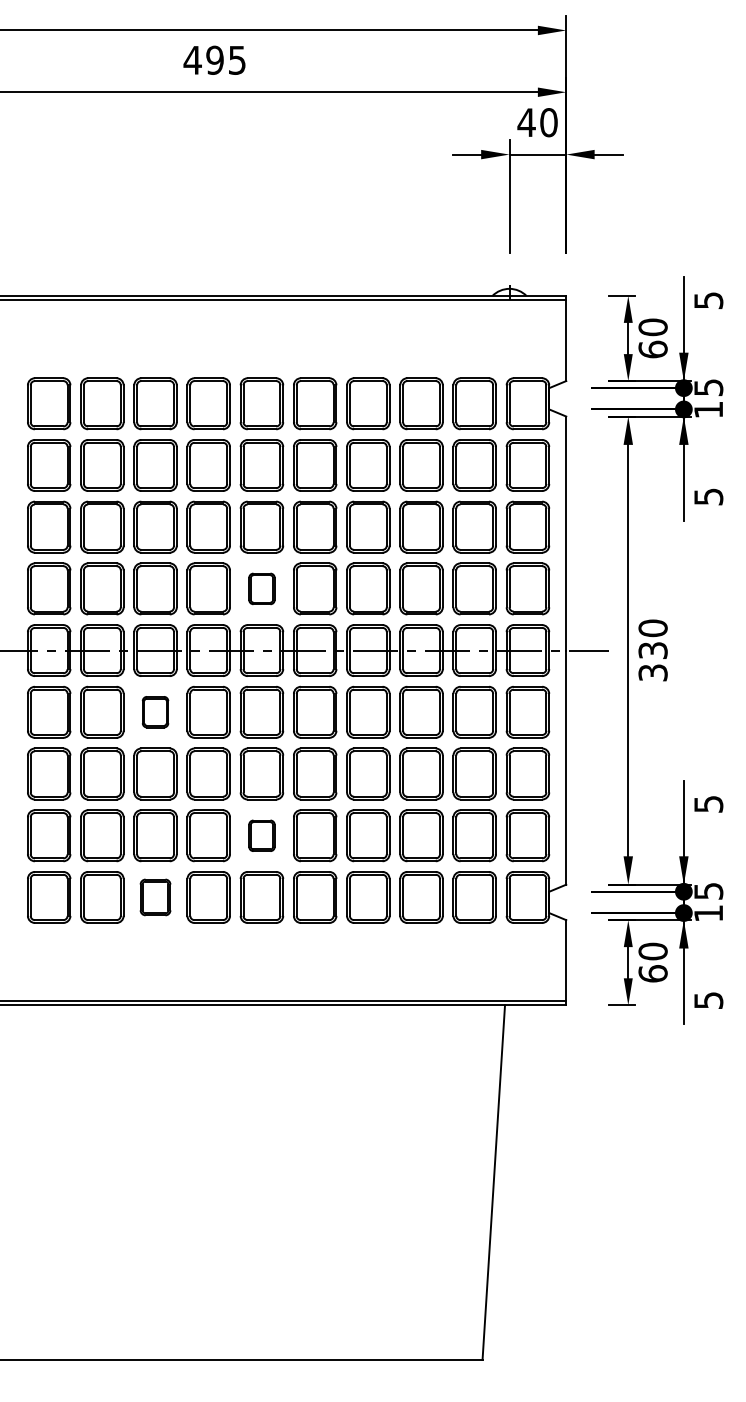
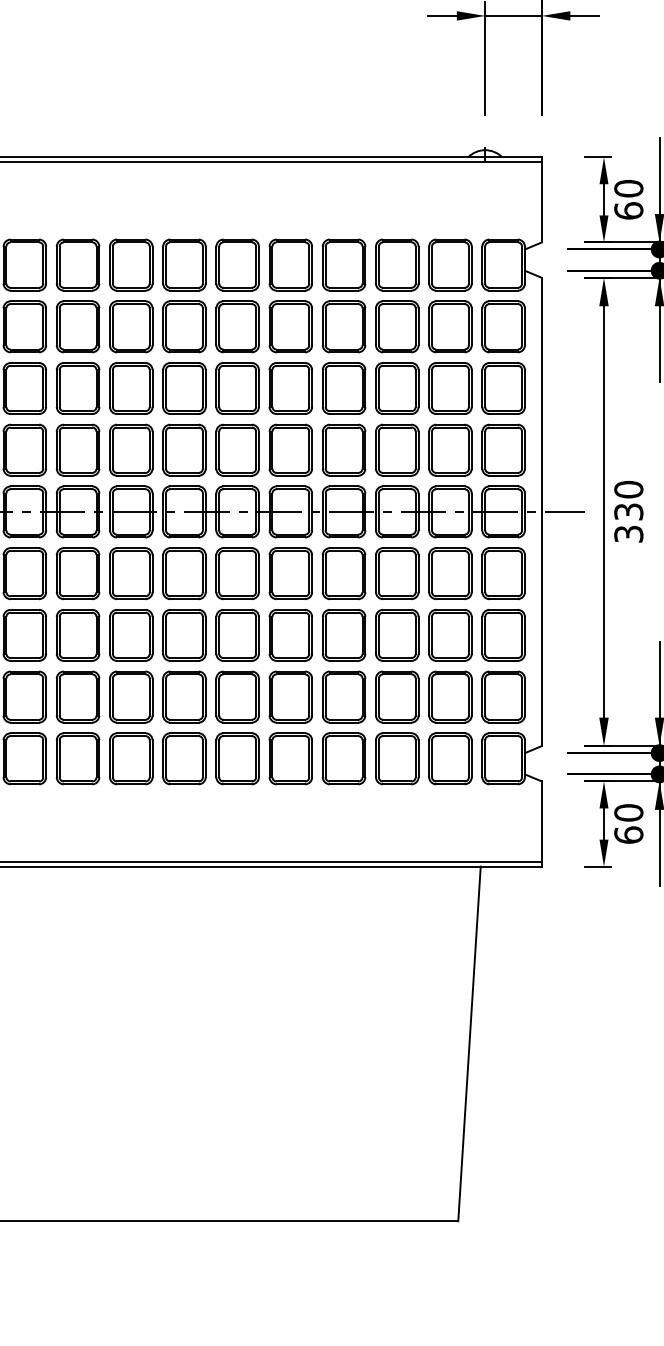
part: (261, 588) -> (237, 449), size x1.67
part: (155, 711) -> (131, 572), size x1.67
part: (261, 835) -> (237, 696), size x1.67
part: (155, 897) -> (131, 758), size x1.43

